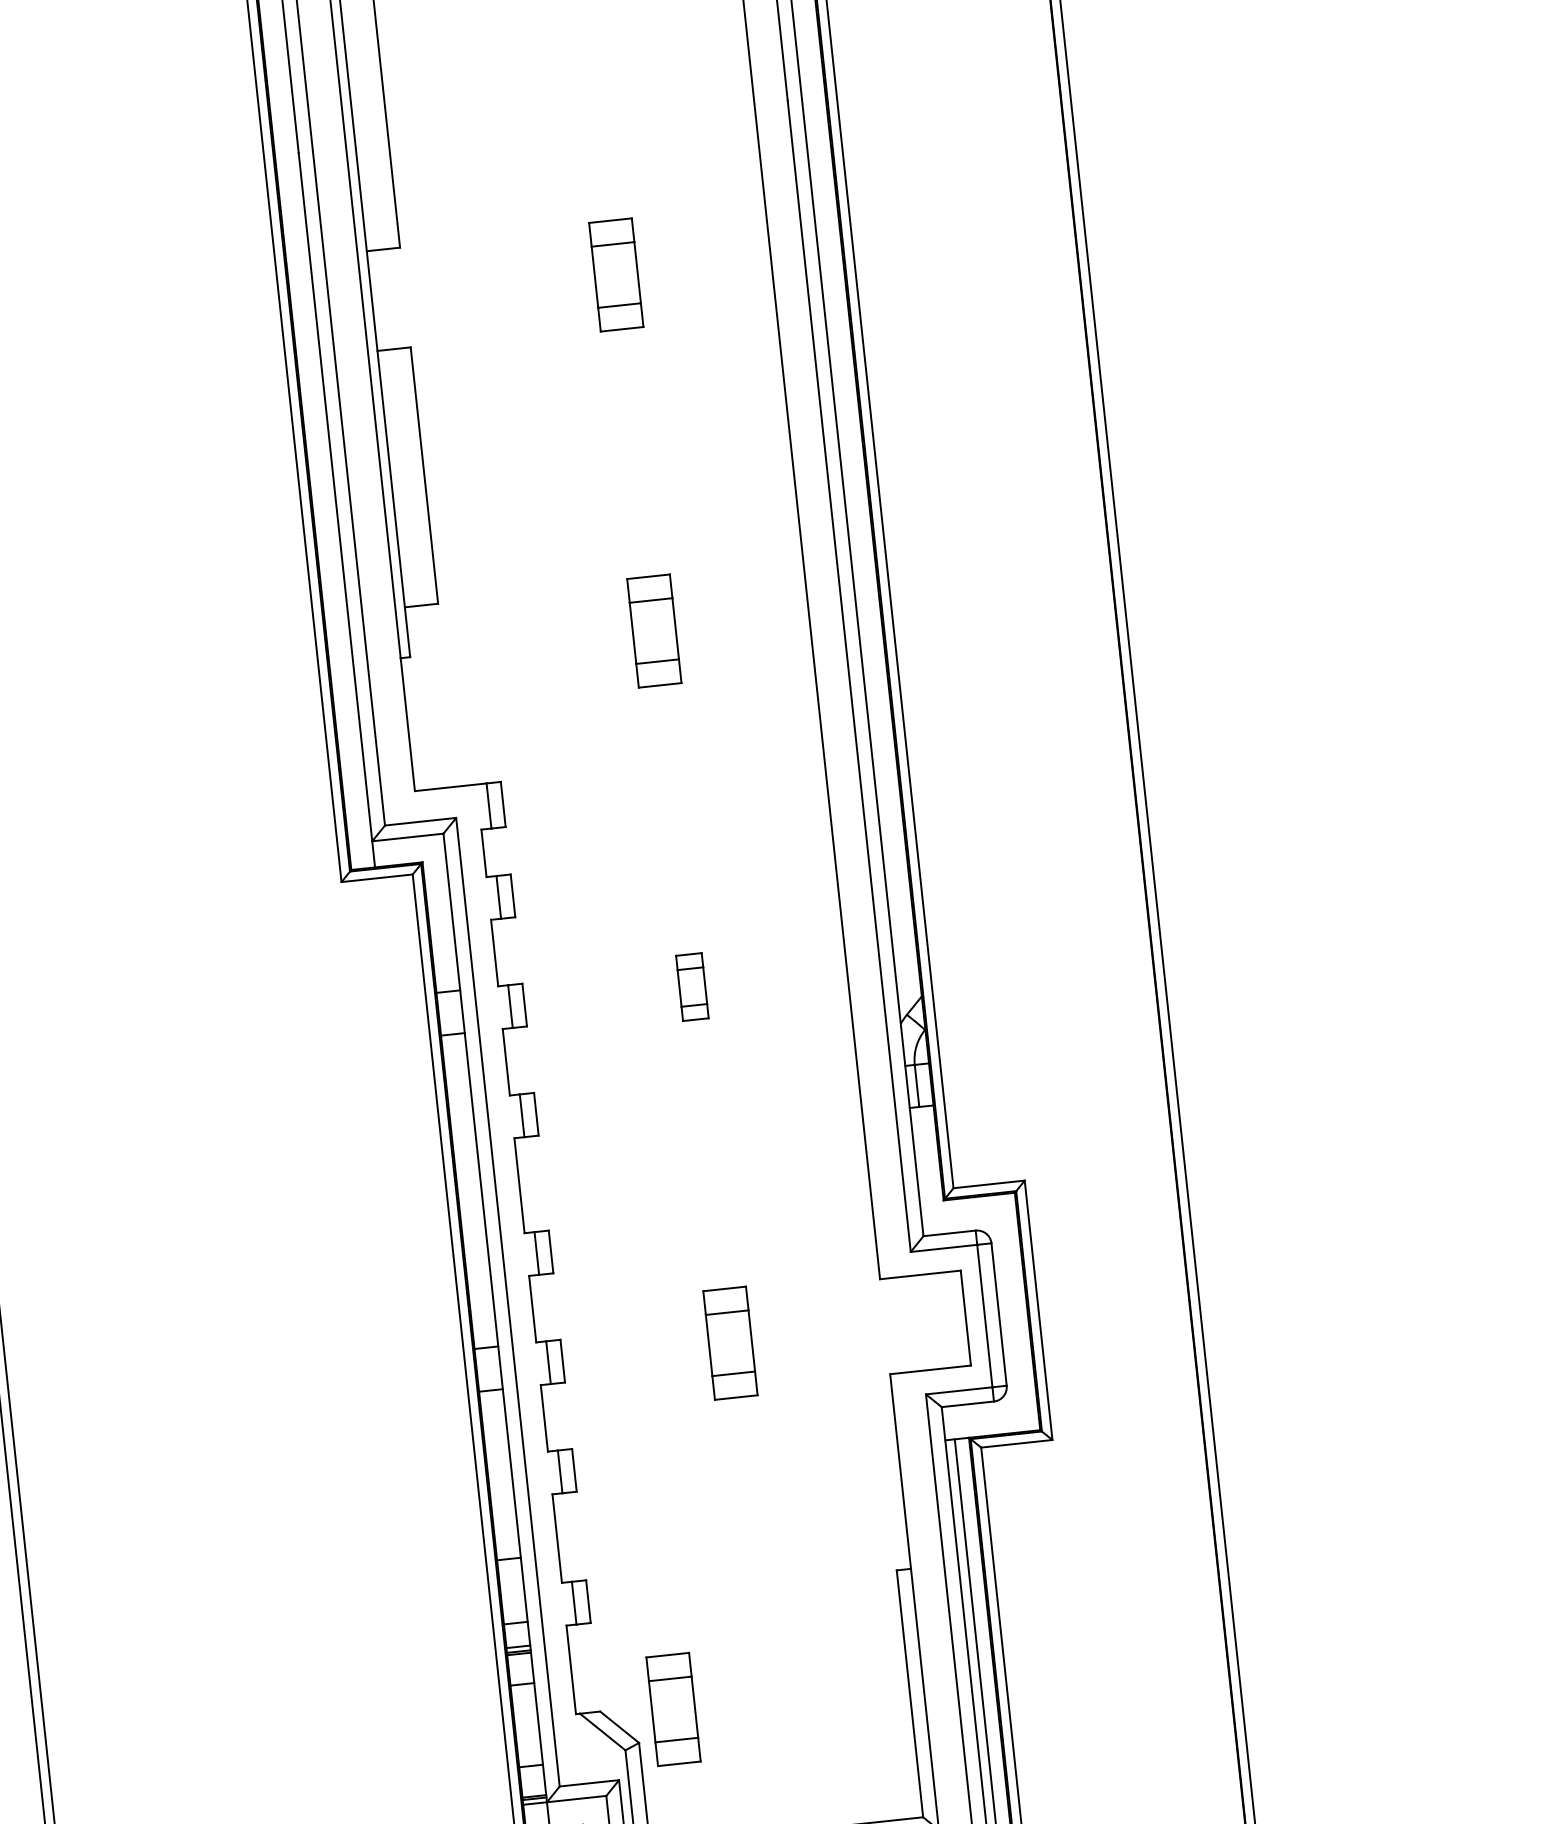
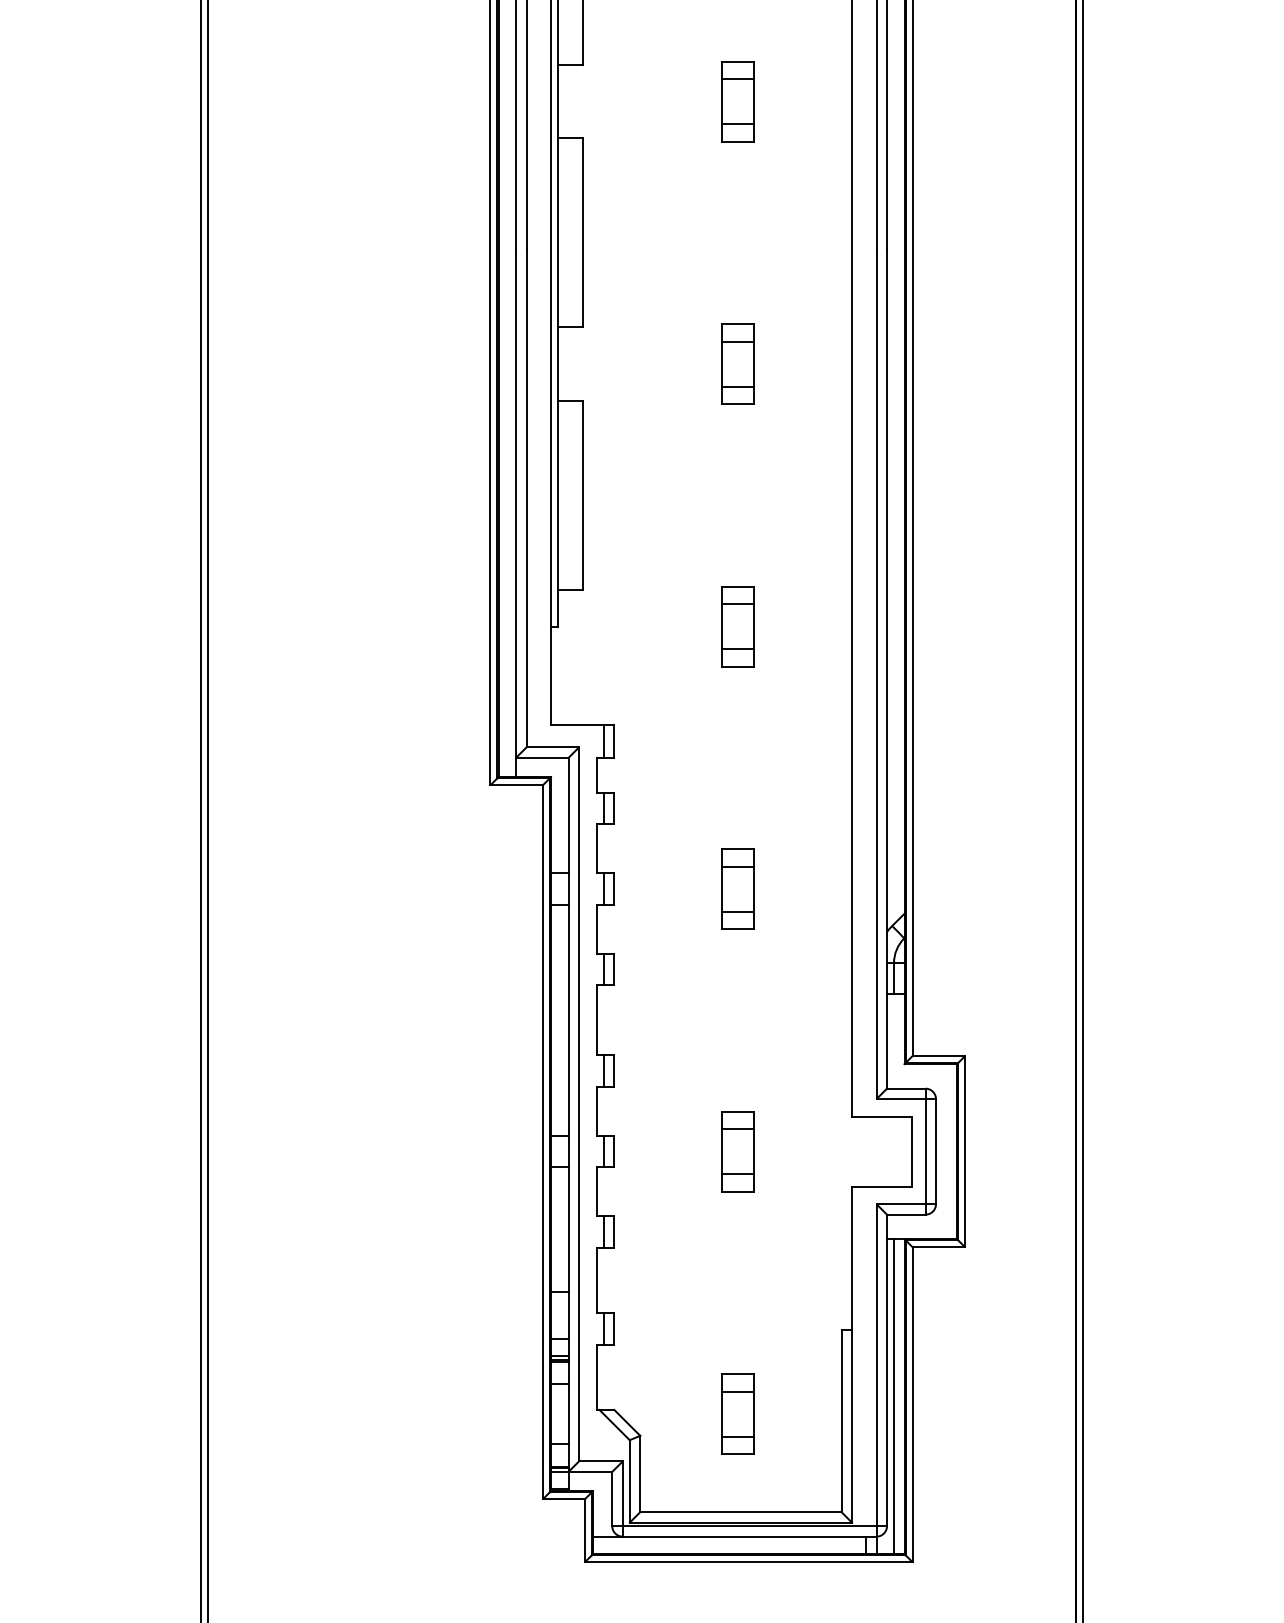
part: (691, 986) -> (737, 888), size x1.67
part: (672, 1708) -> (737, 1413), moved

